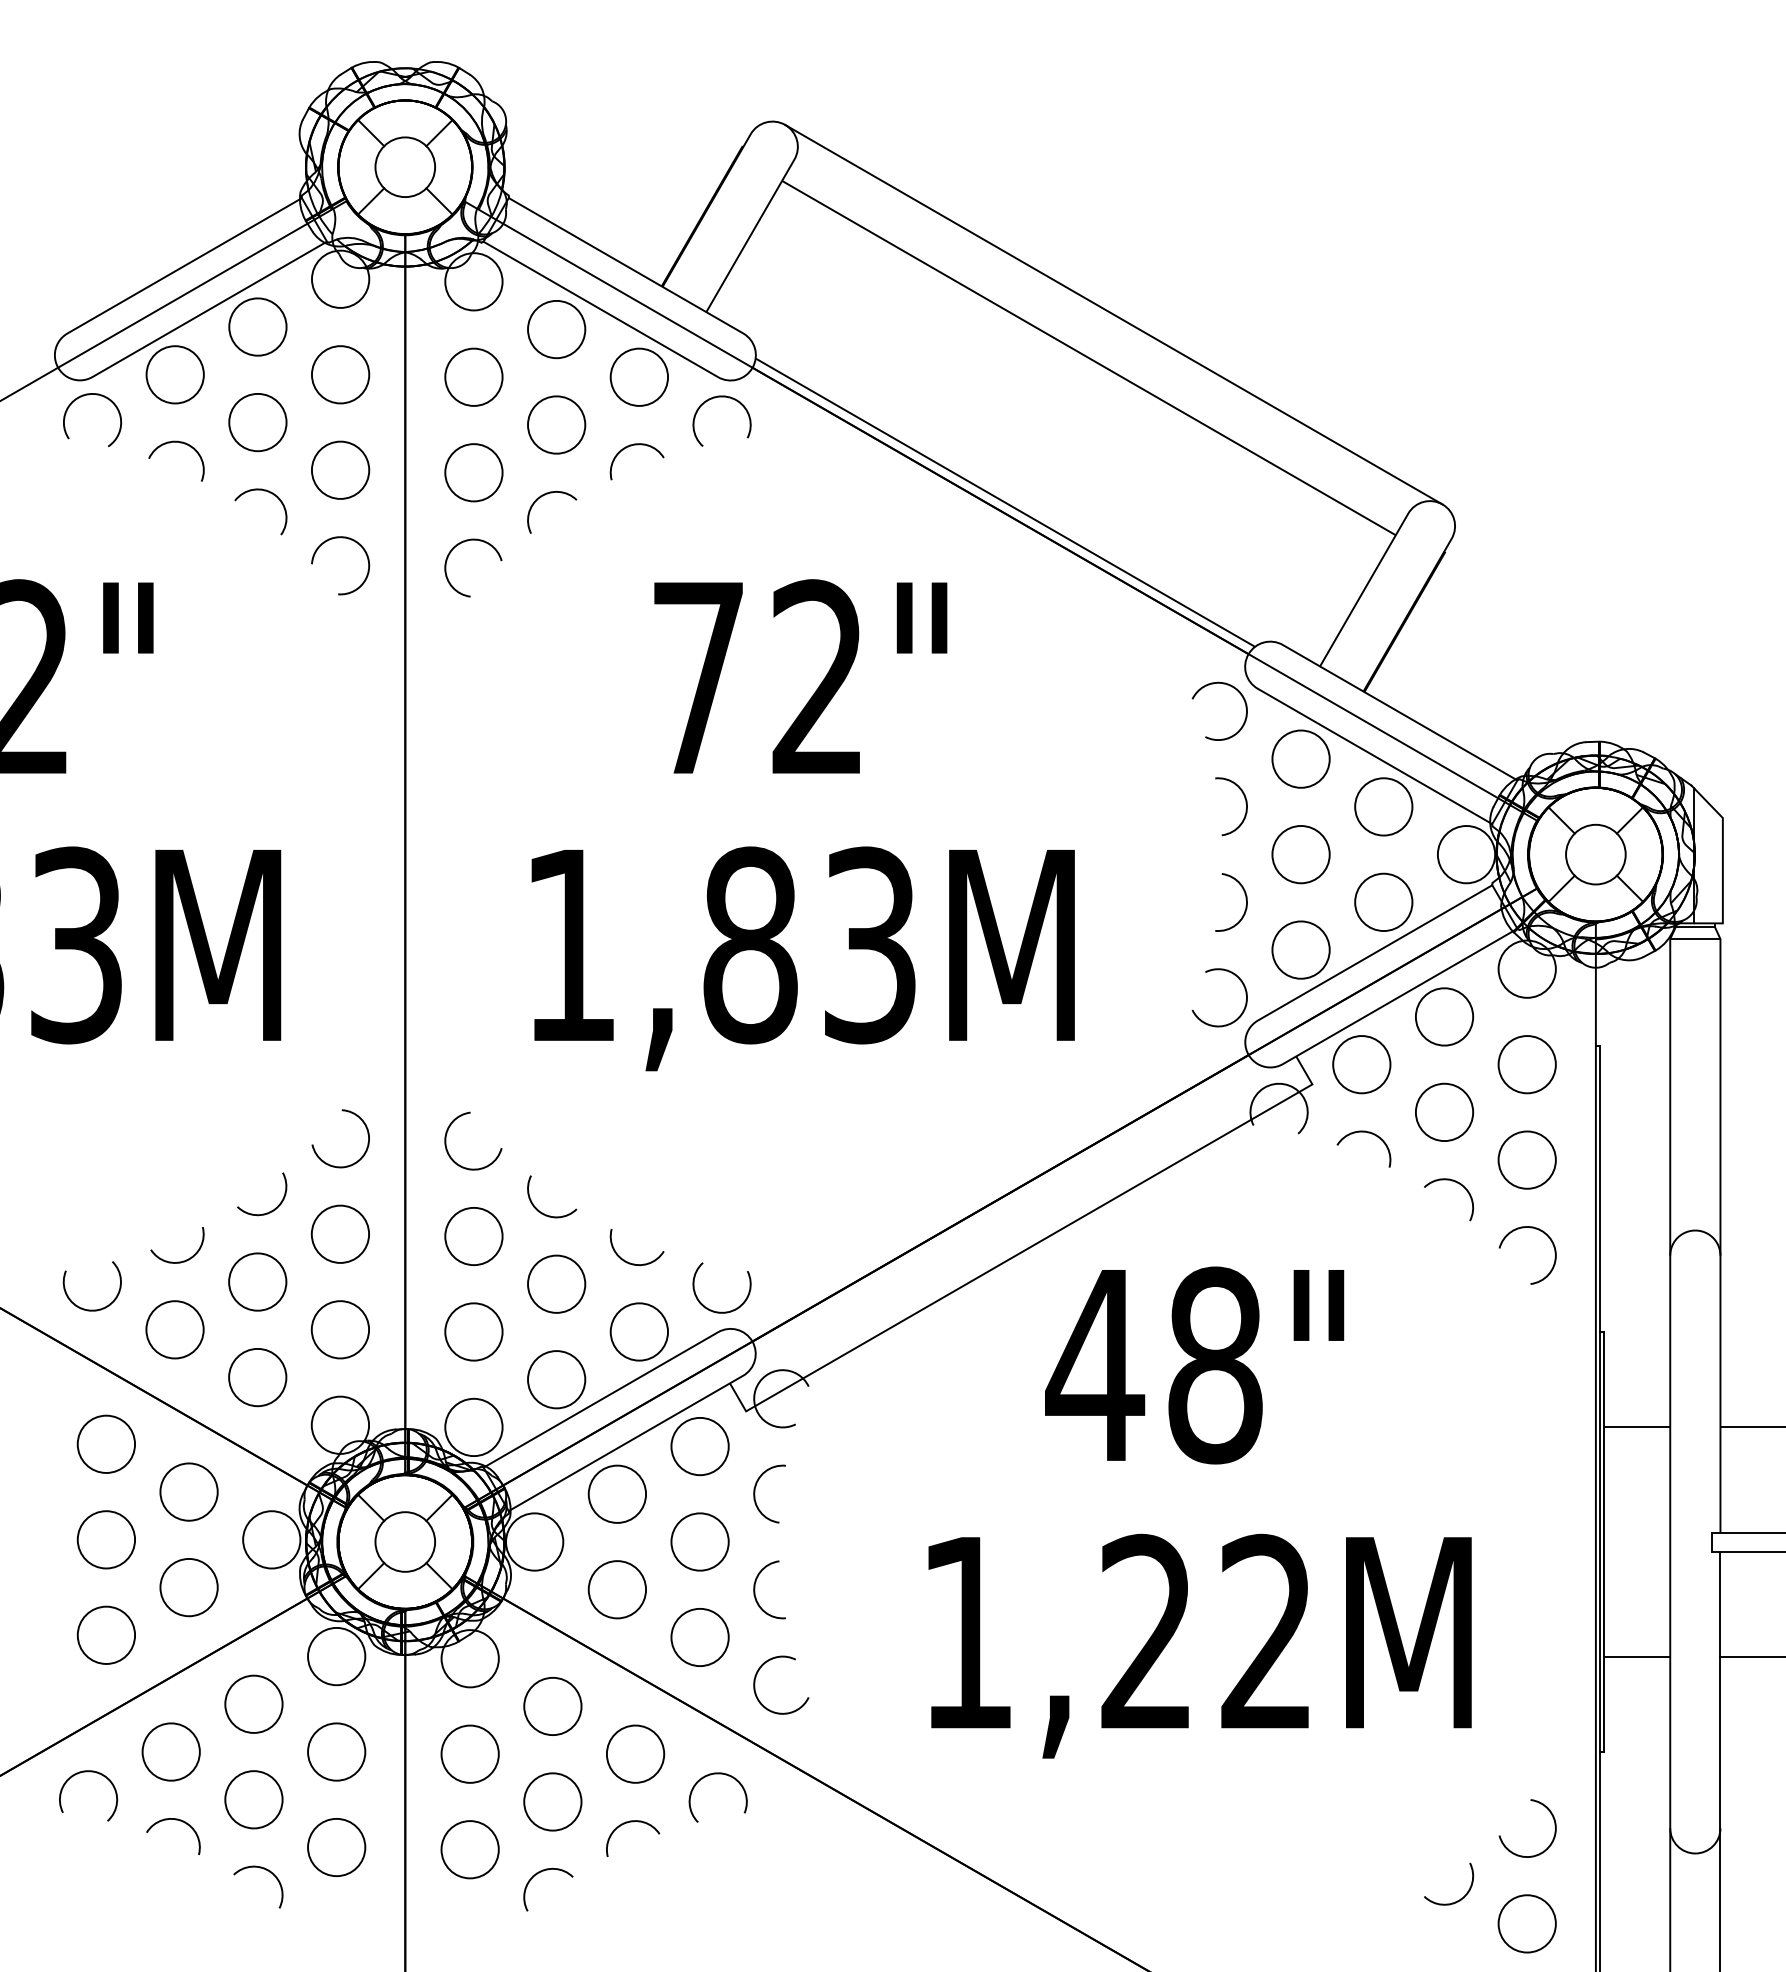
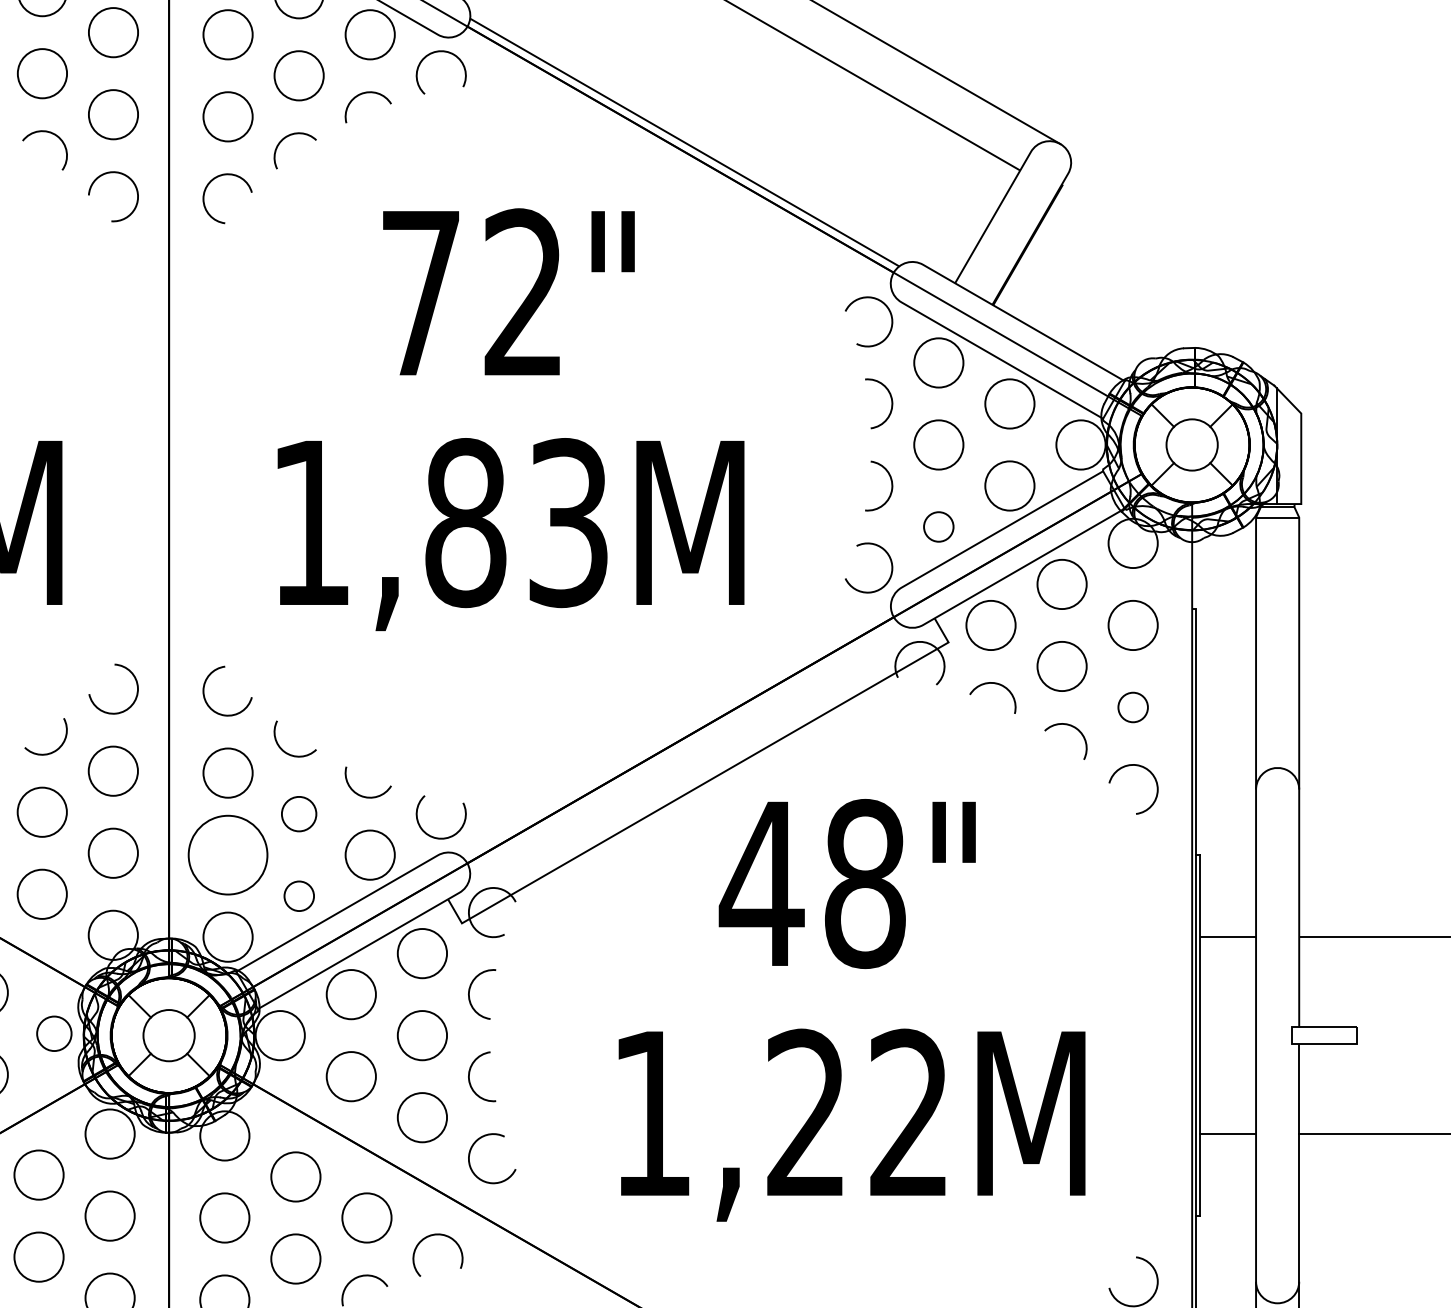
circle: (1300, 949) -> (938, 526), size x0.6
circle: (1526, 1159) -> (1132, 706), size x0.6
circle: (556, 1283) -> (299, 813), size x0.7
circle: (473, 1331) -> (227, 854), size x1.6
circle: (556, 1379) -> (299, 895), size x0.6
circle: (271, 1539) -> (54, 1033), size x0.7

